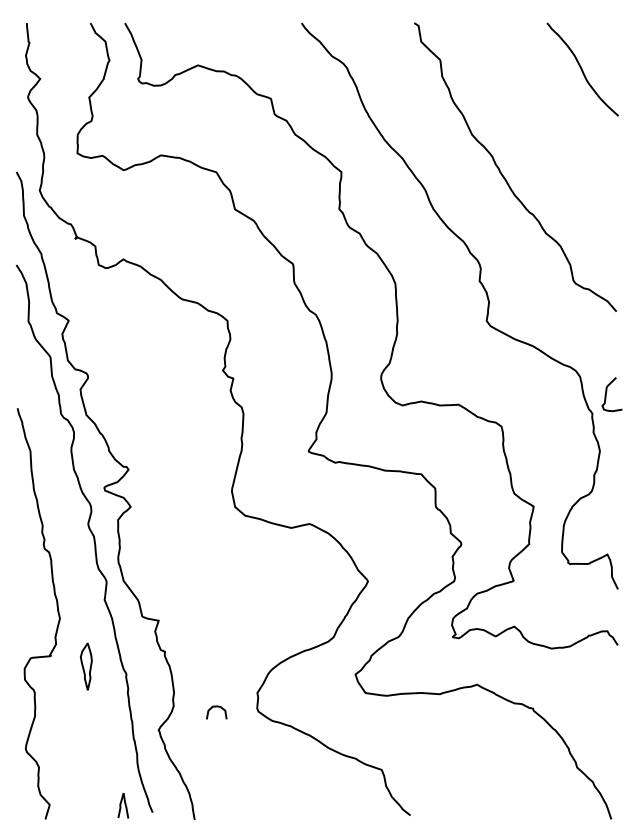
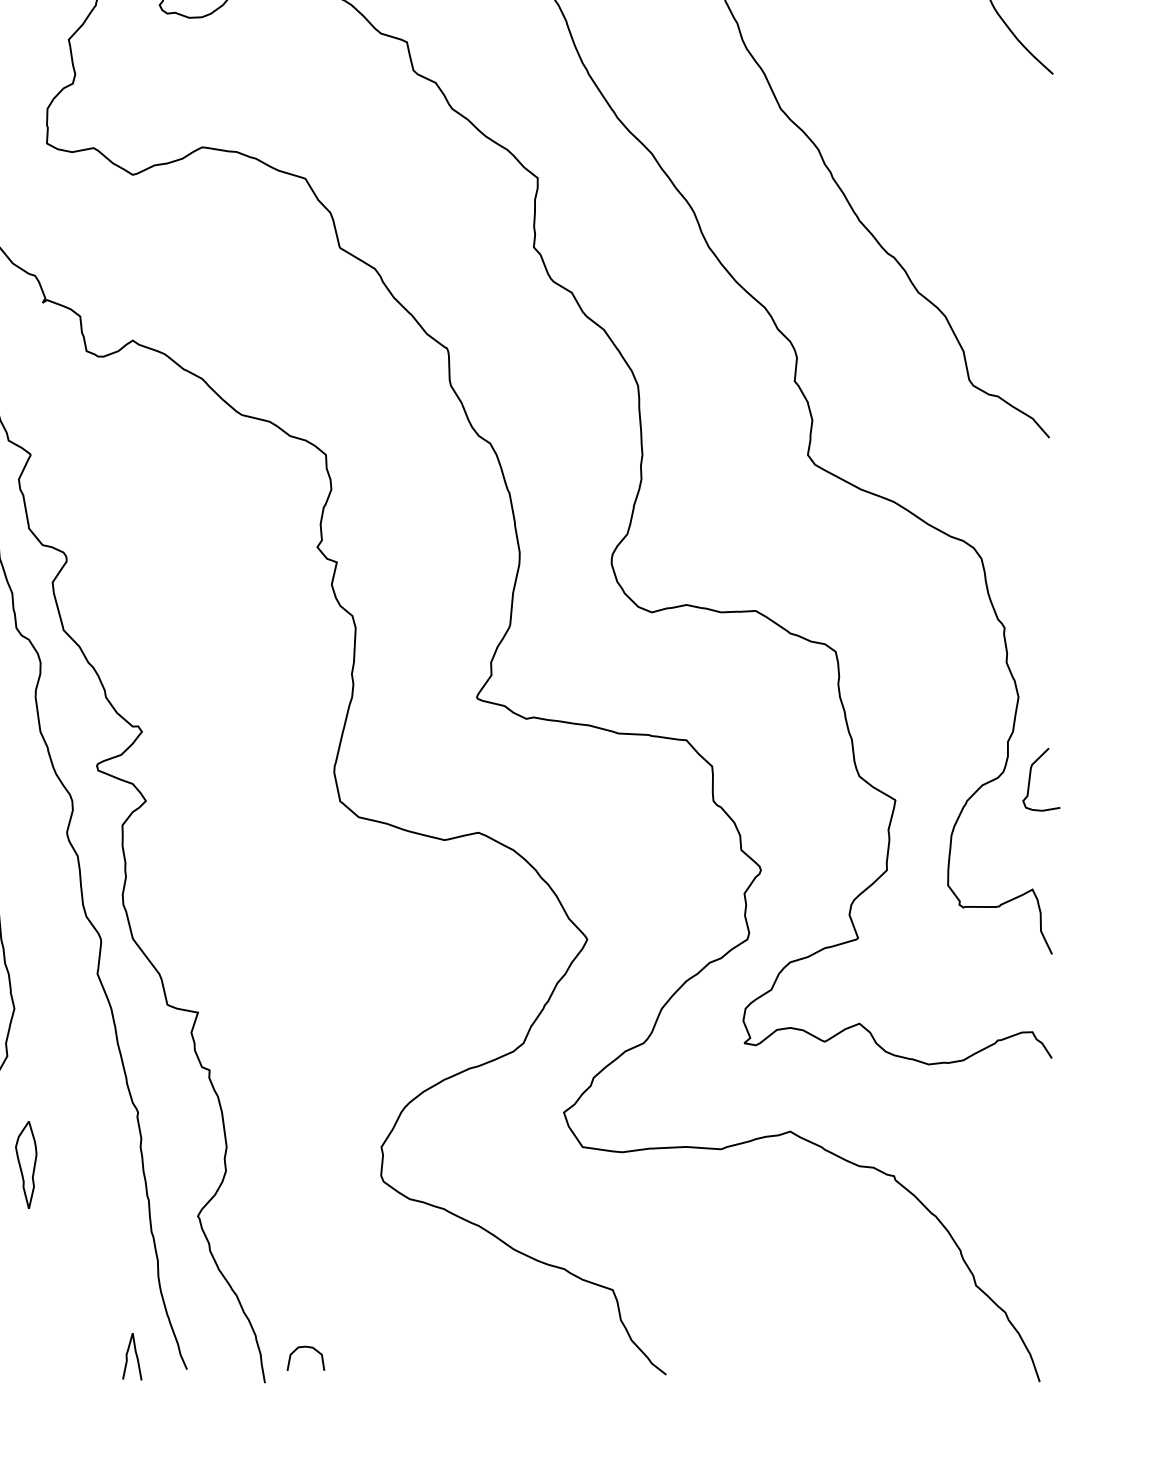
curve: (607, 391) -> (1032, 774), moved
part: (86, 666) -> (26, 1164), moved
curve: (216, 707) -> (305, 1348), moved

